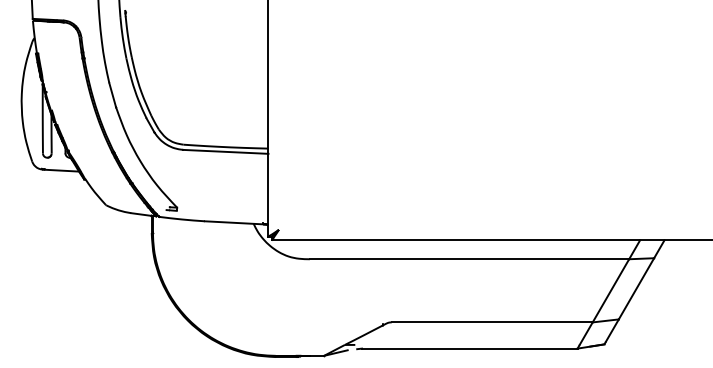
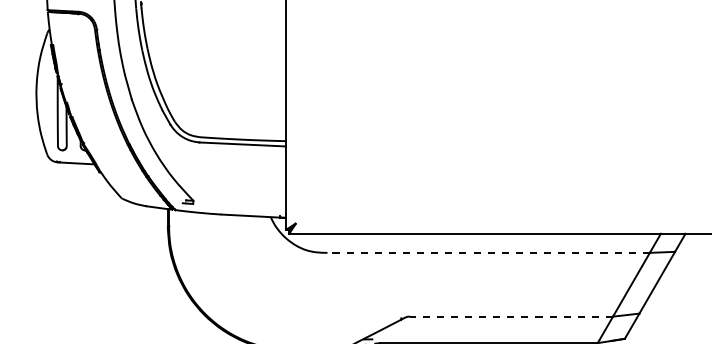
line: (469, 259) -> (488, 253), solid -> dashed
line: (491, 322) -> (510, 316), solid -> dashed

